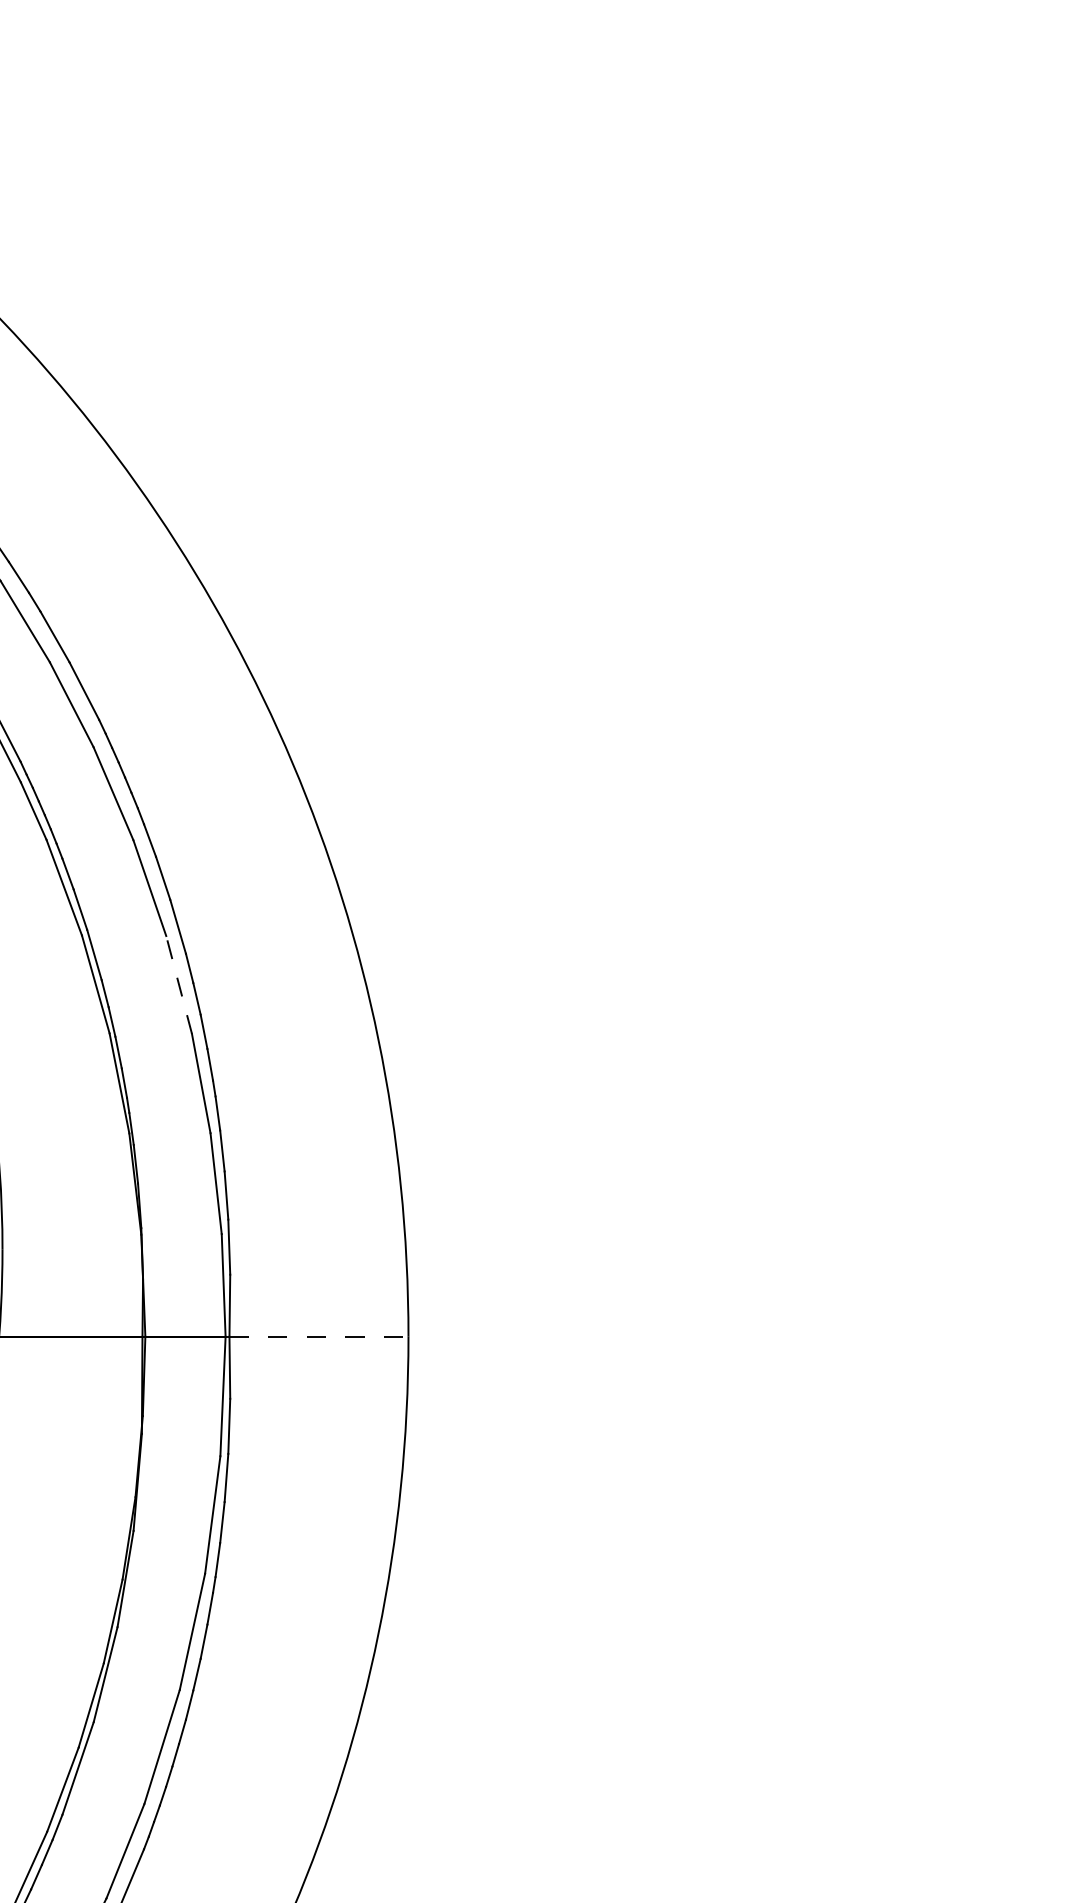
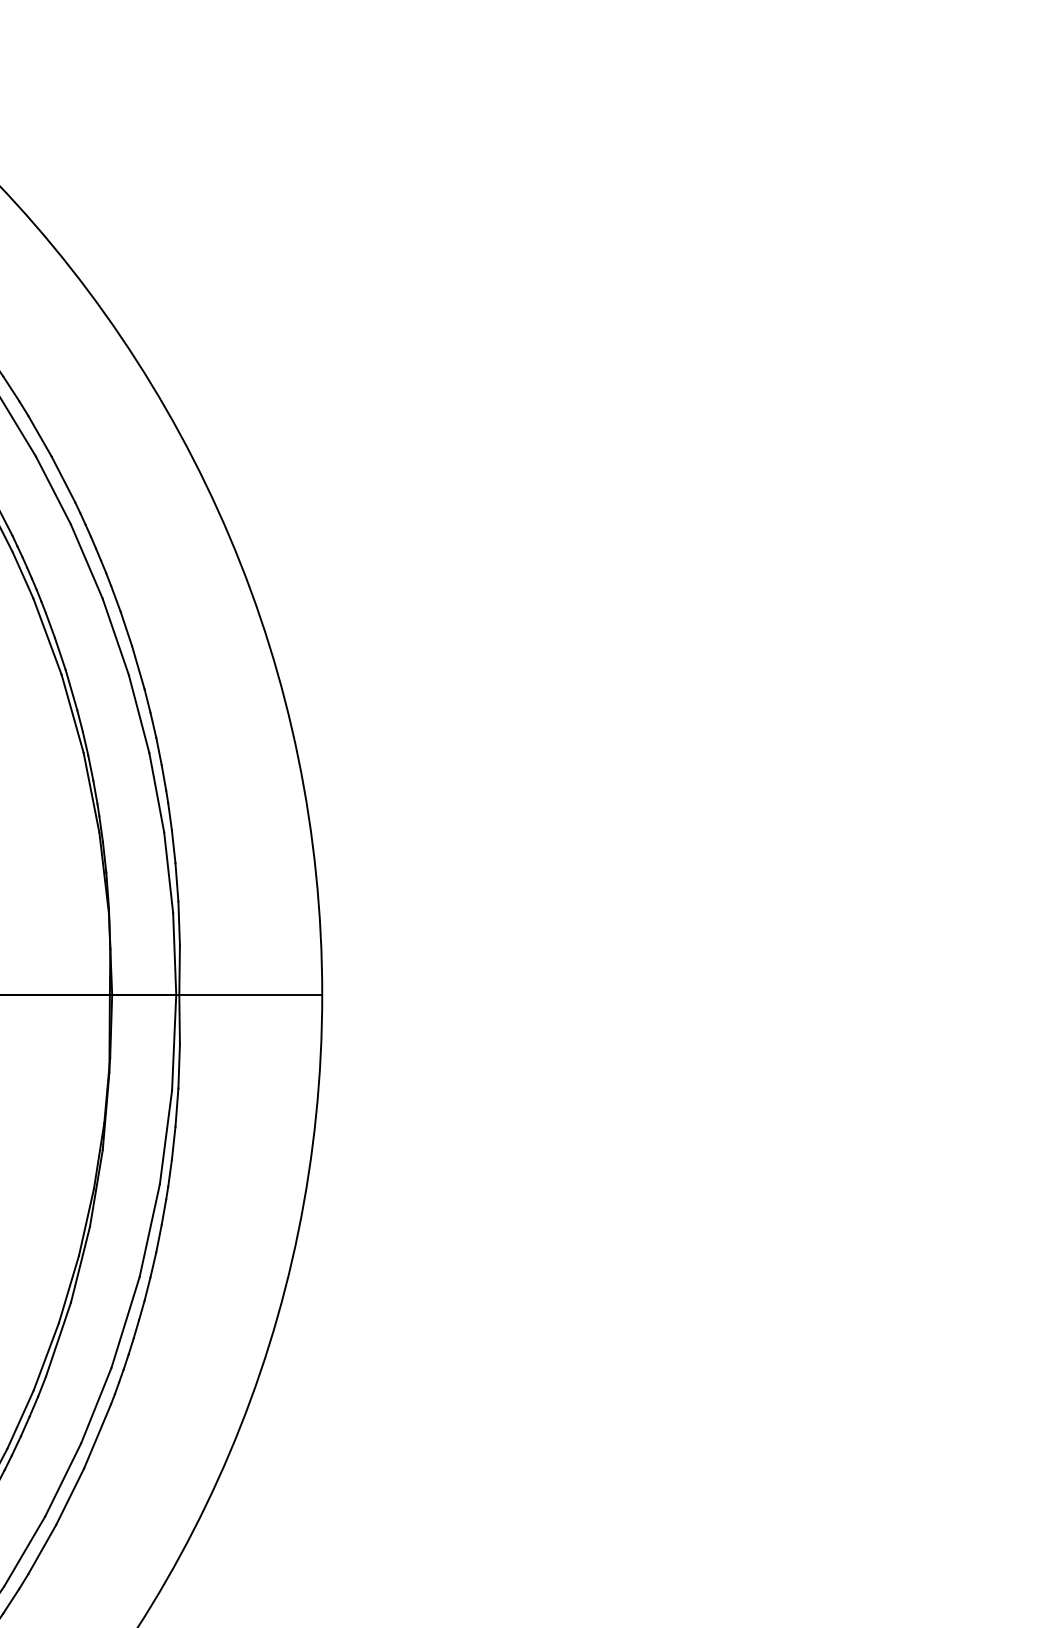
line: (179, 984) -> (139, 713), dashed -> solid
line: (319, 1337) -> (251, 995), dashed -> solid

